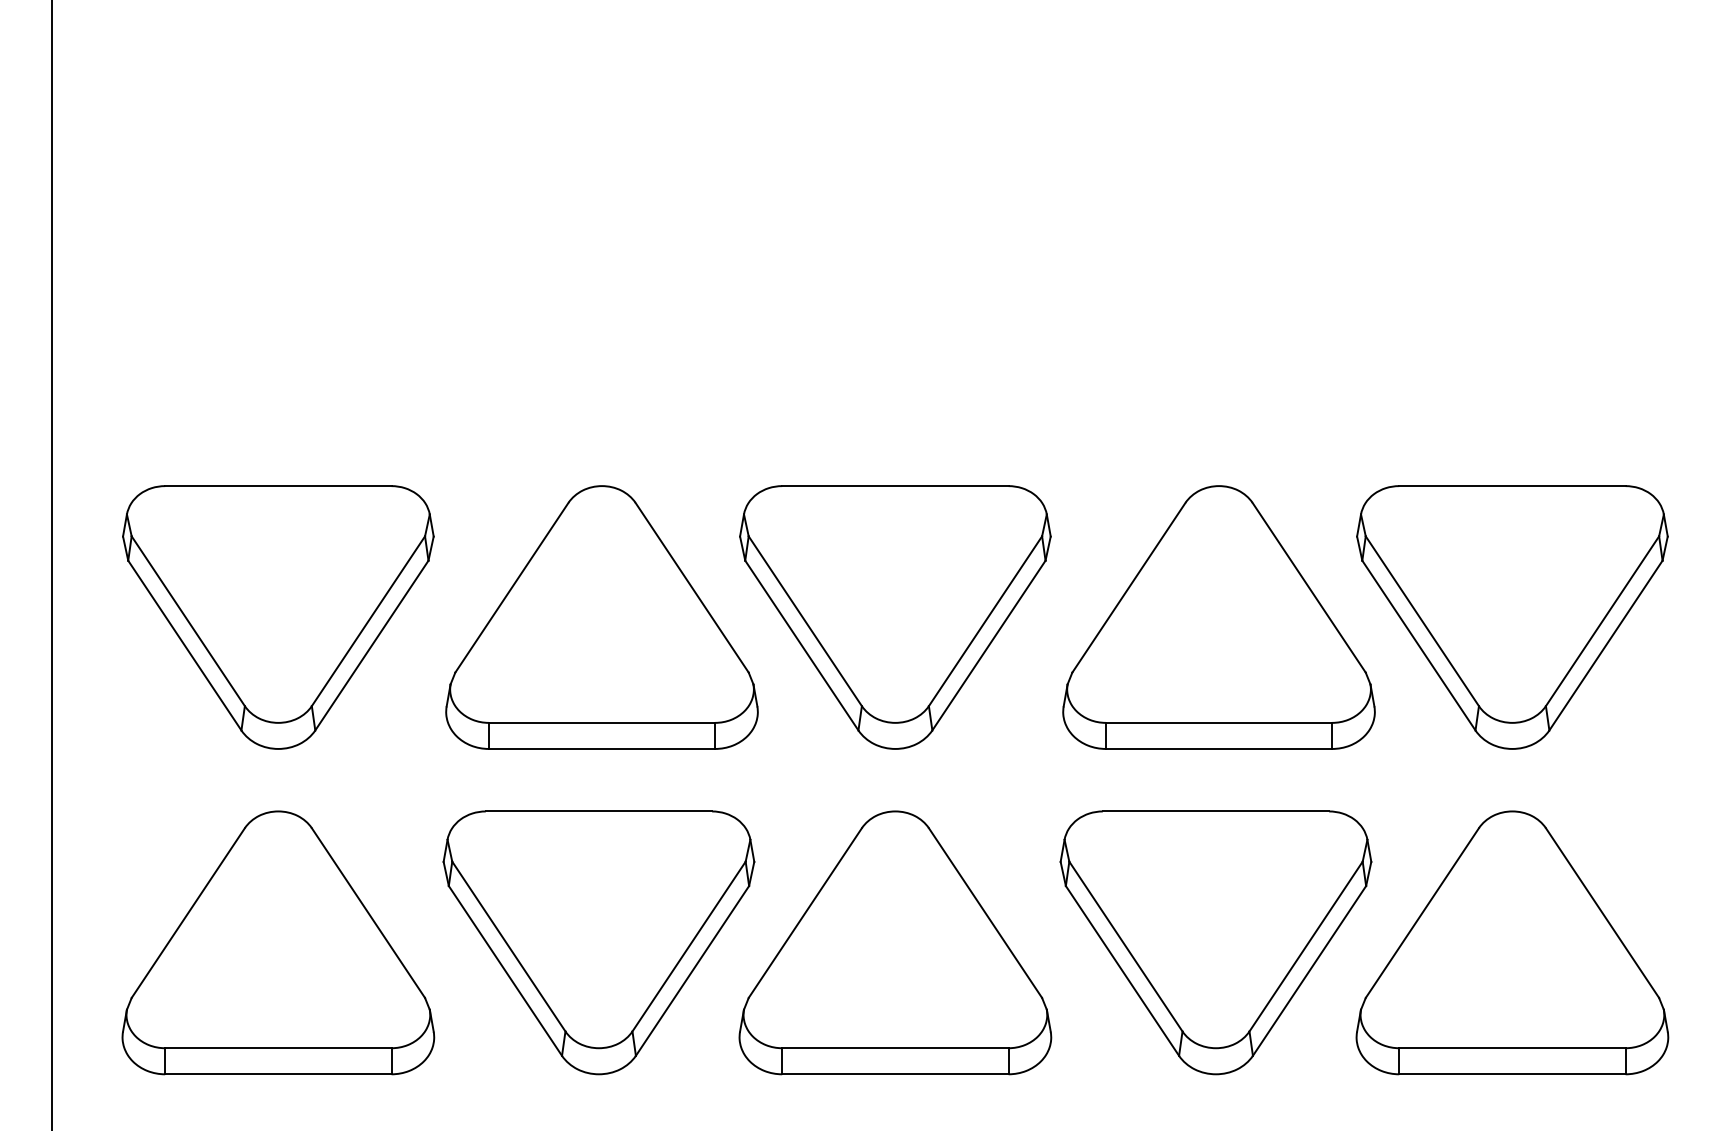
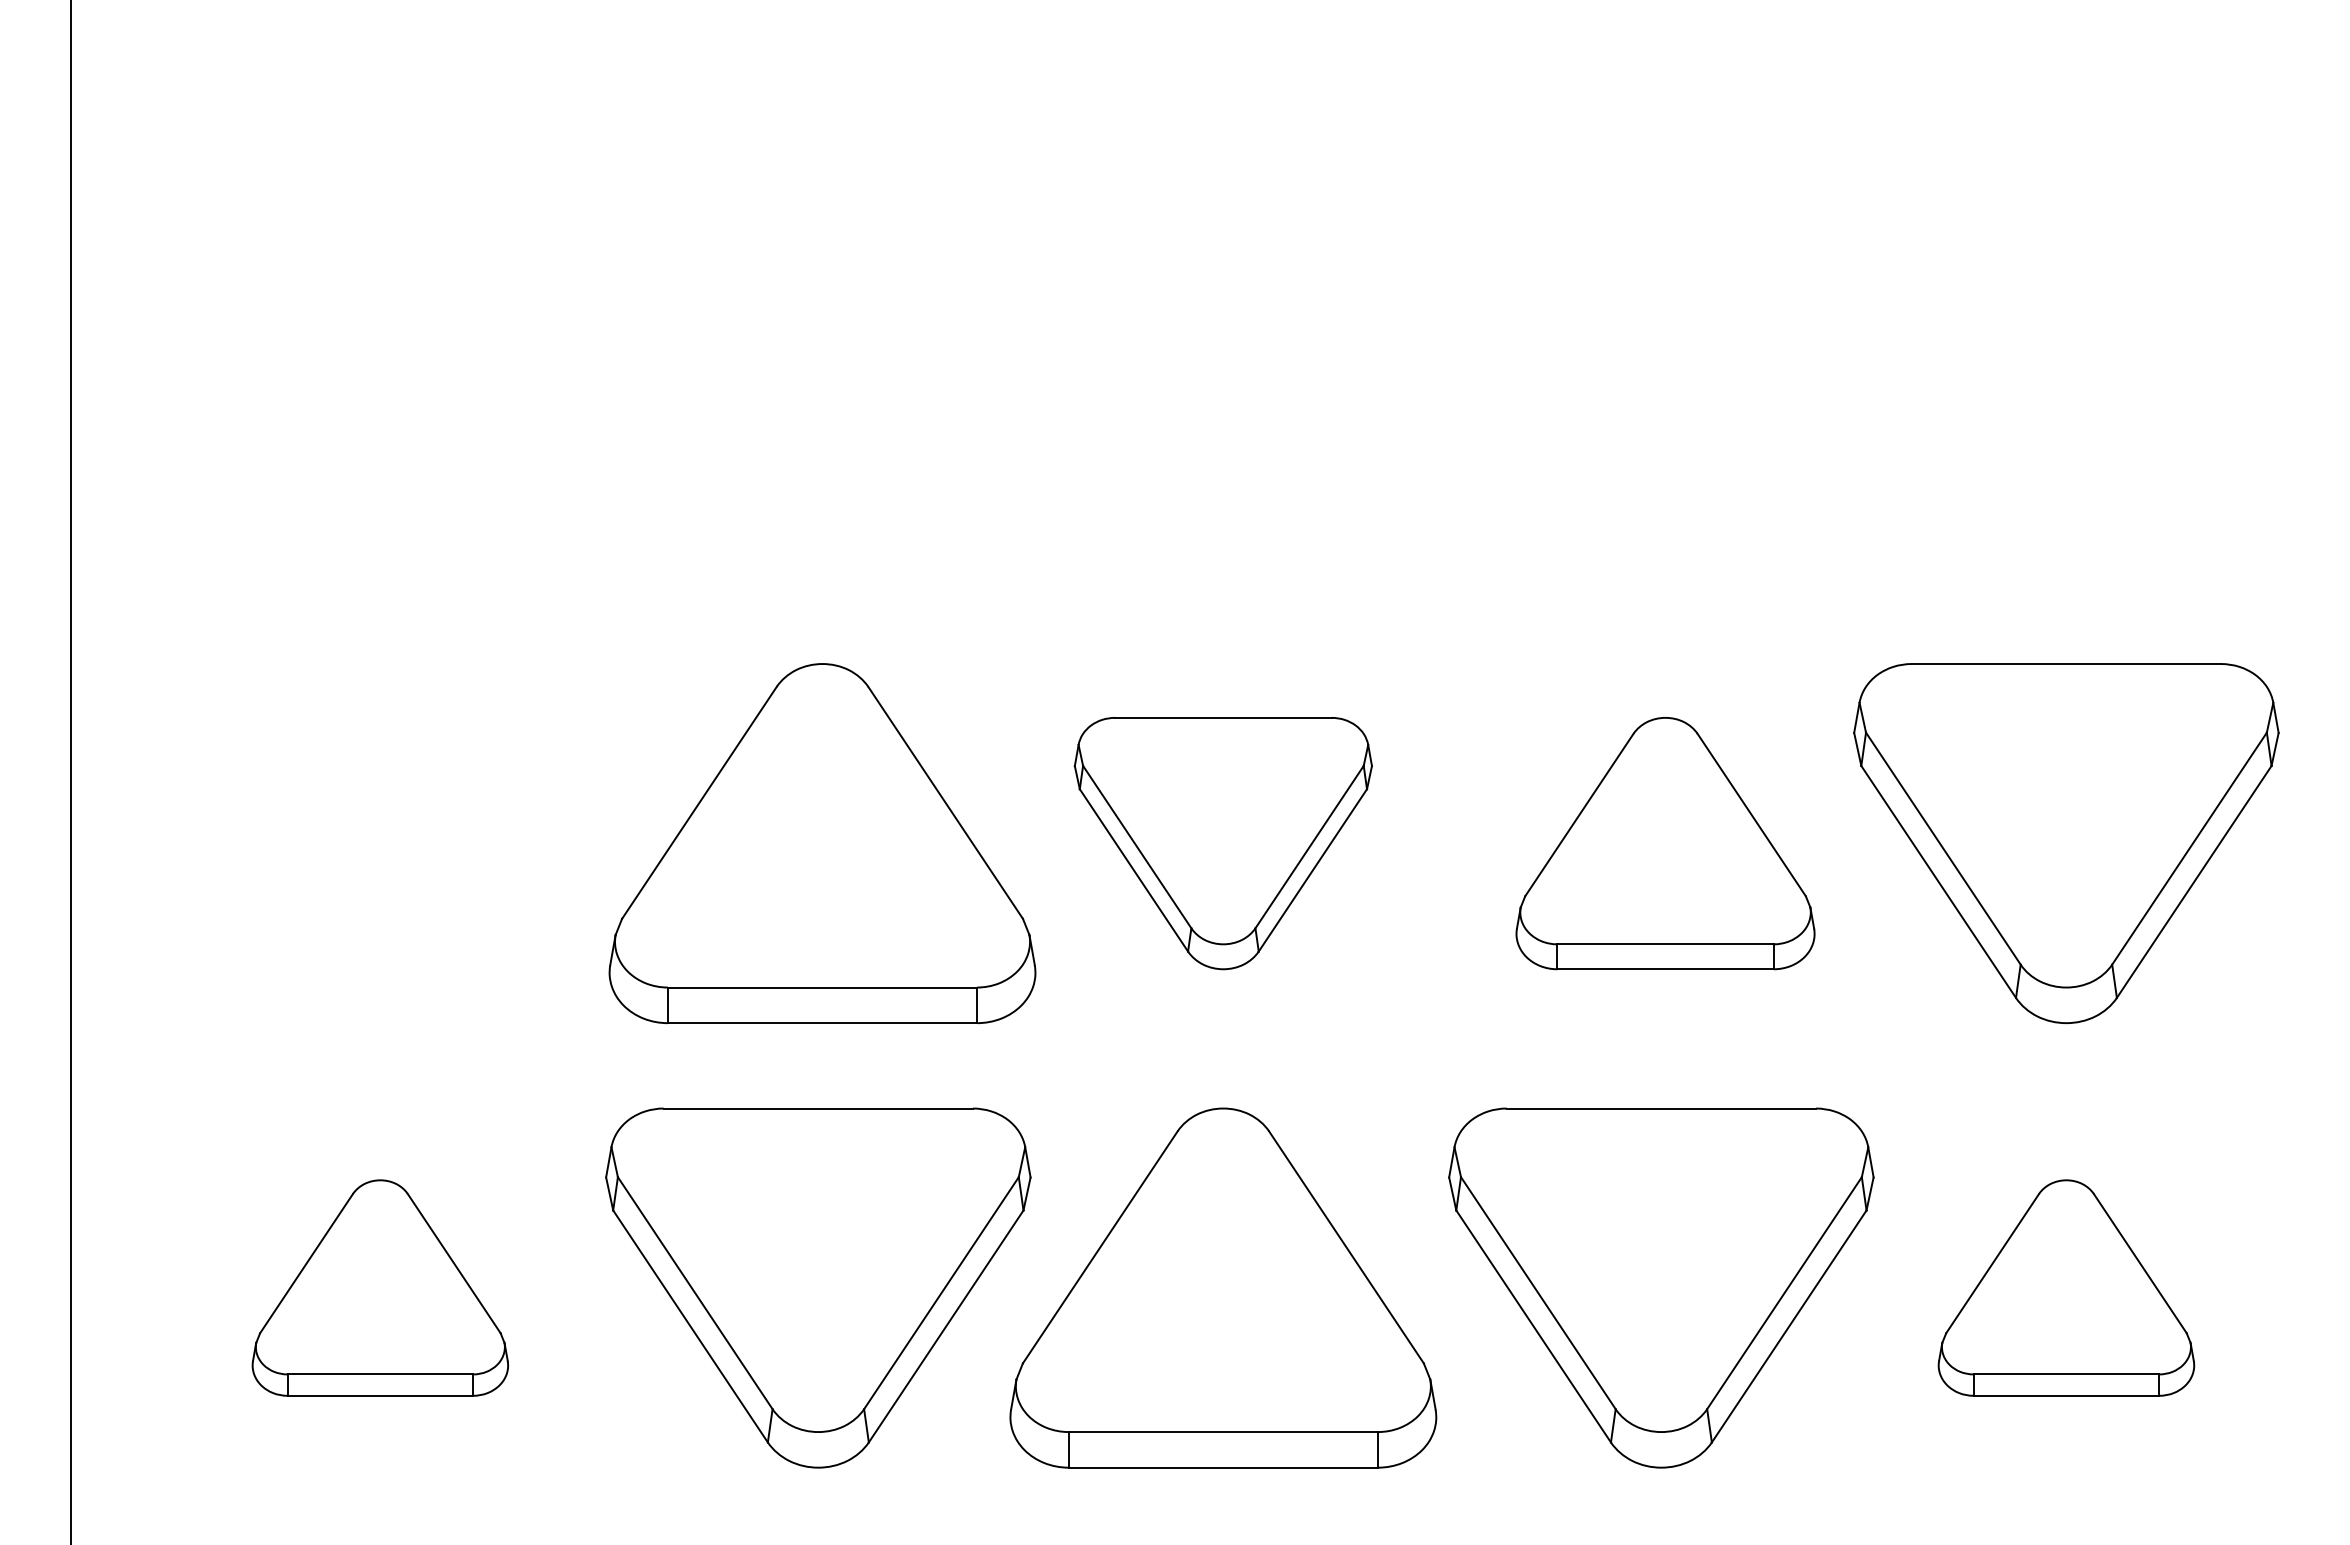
part: (278, 617) -> (380, 843), removed
part: (895, 617) -> (1223, 843), size x0.7
part: (1218, 617) -> (1665, 843), size x0.7
part: (278, 942) -> (380, 1287), size x0.6
part: (1512, 942) -> (2066, 1287), size x0.6

